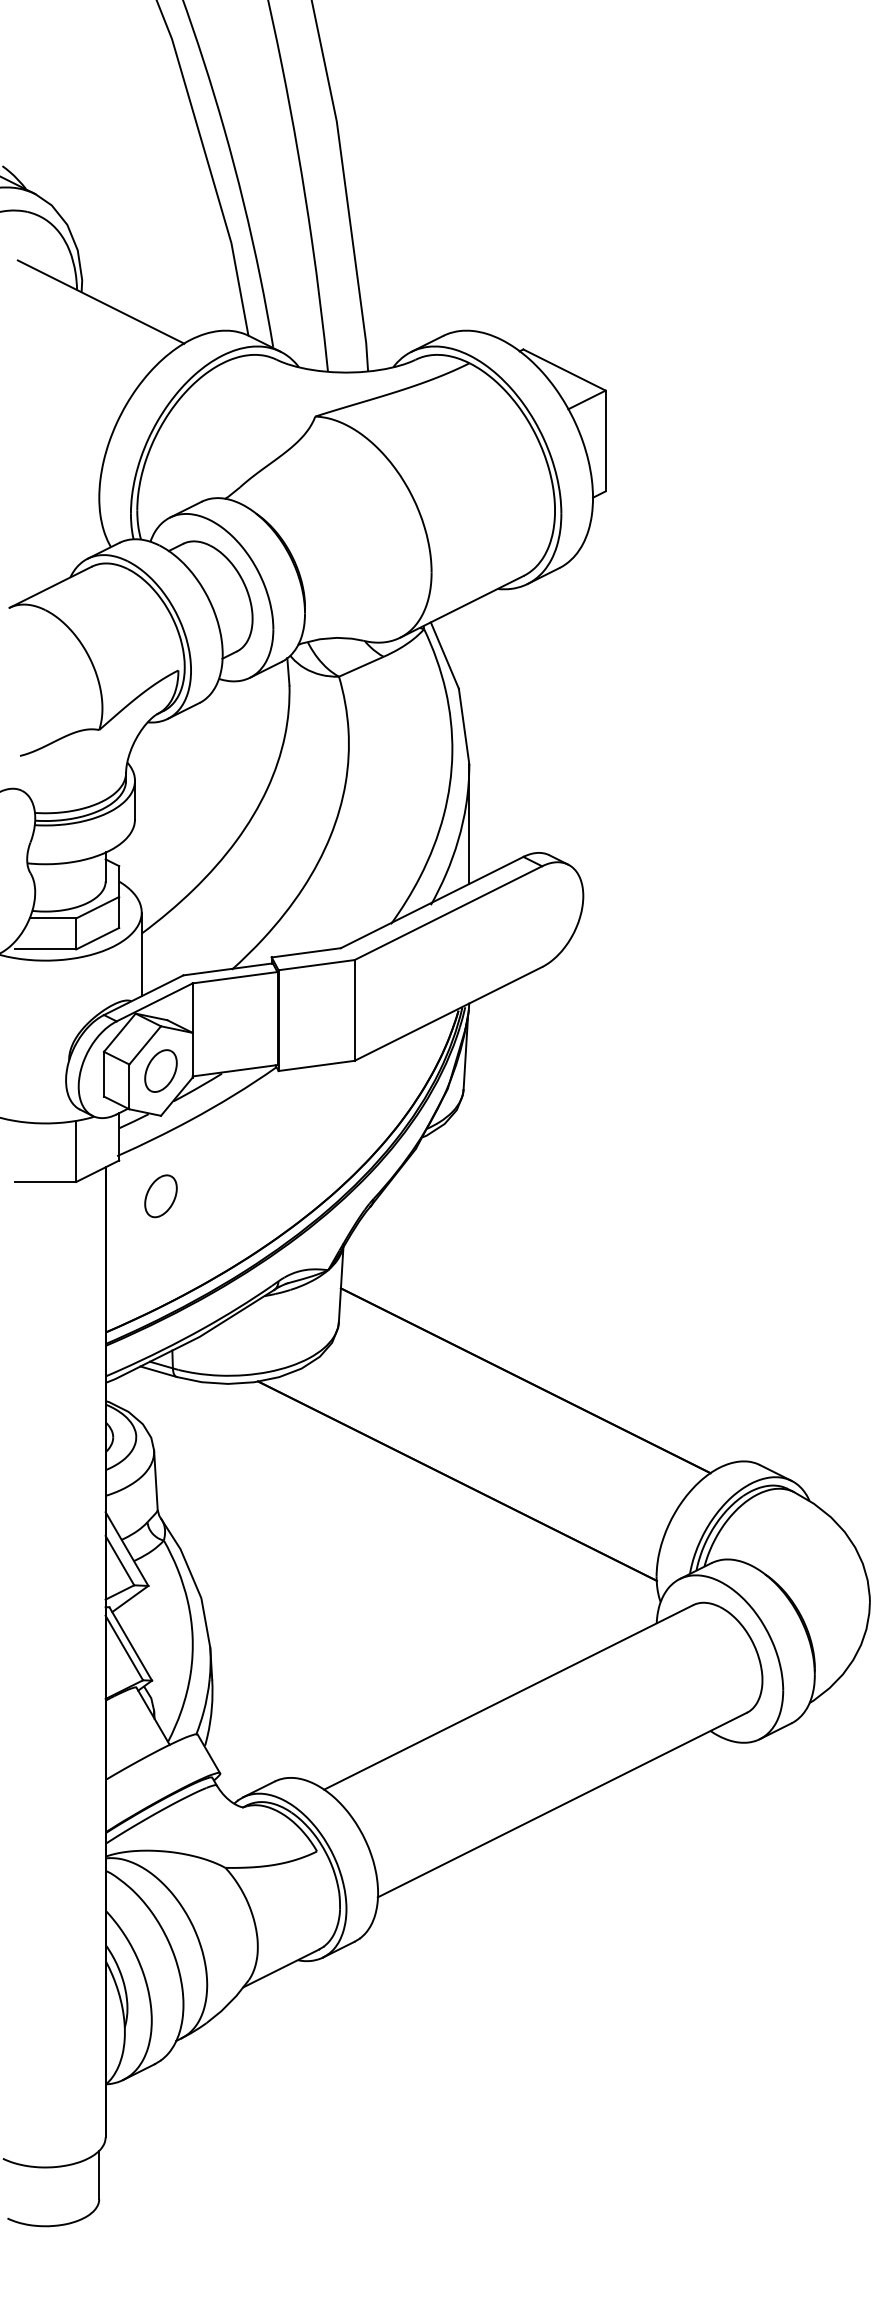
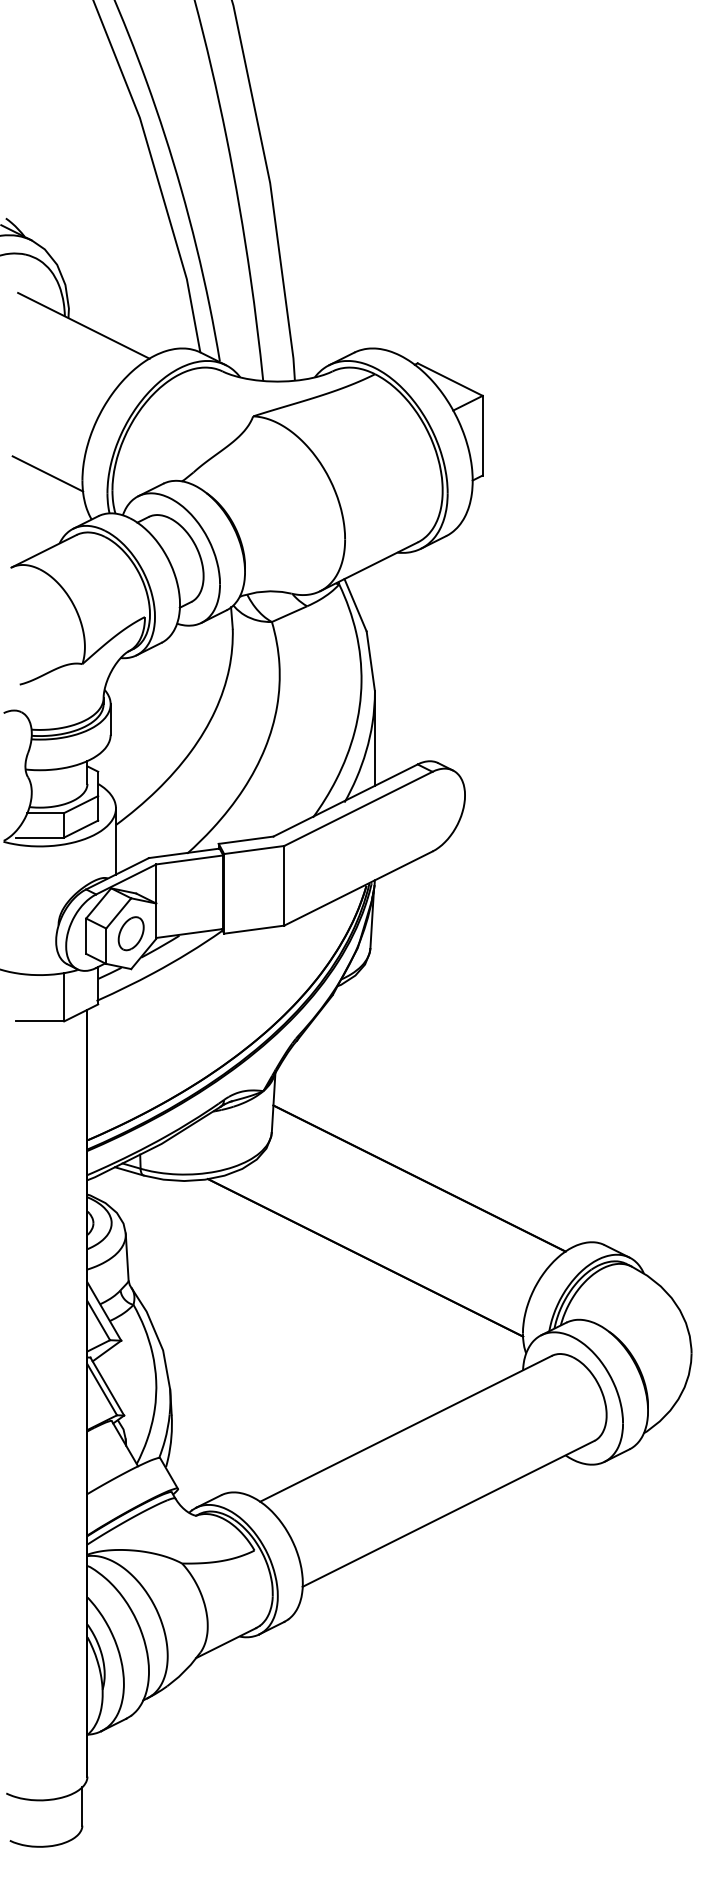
line: (55, 488) -> (47, 473), added
part: (160, 1196) -> (130, 1032), removed

